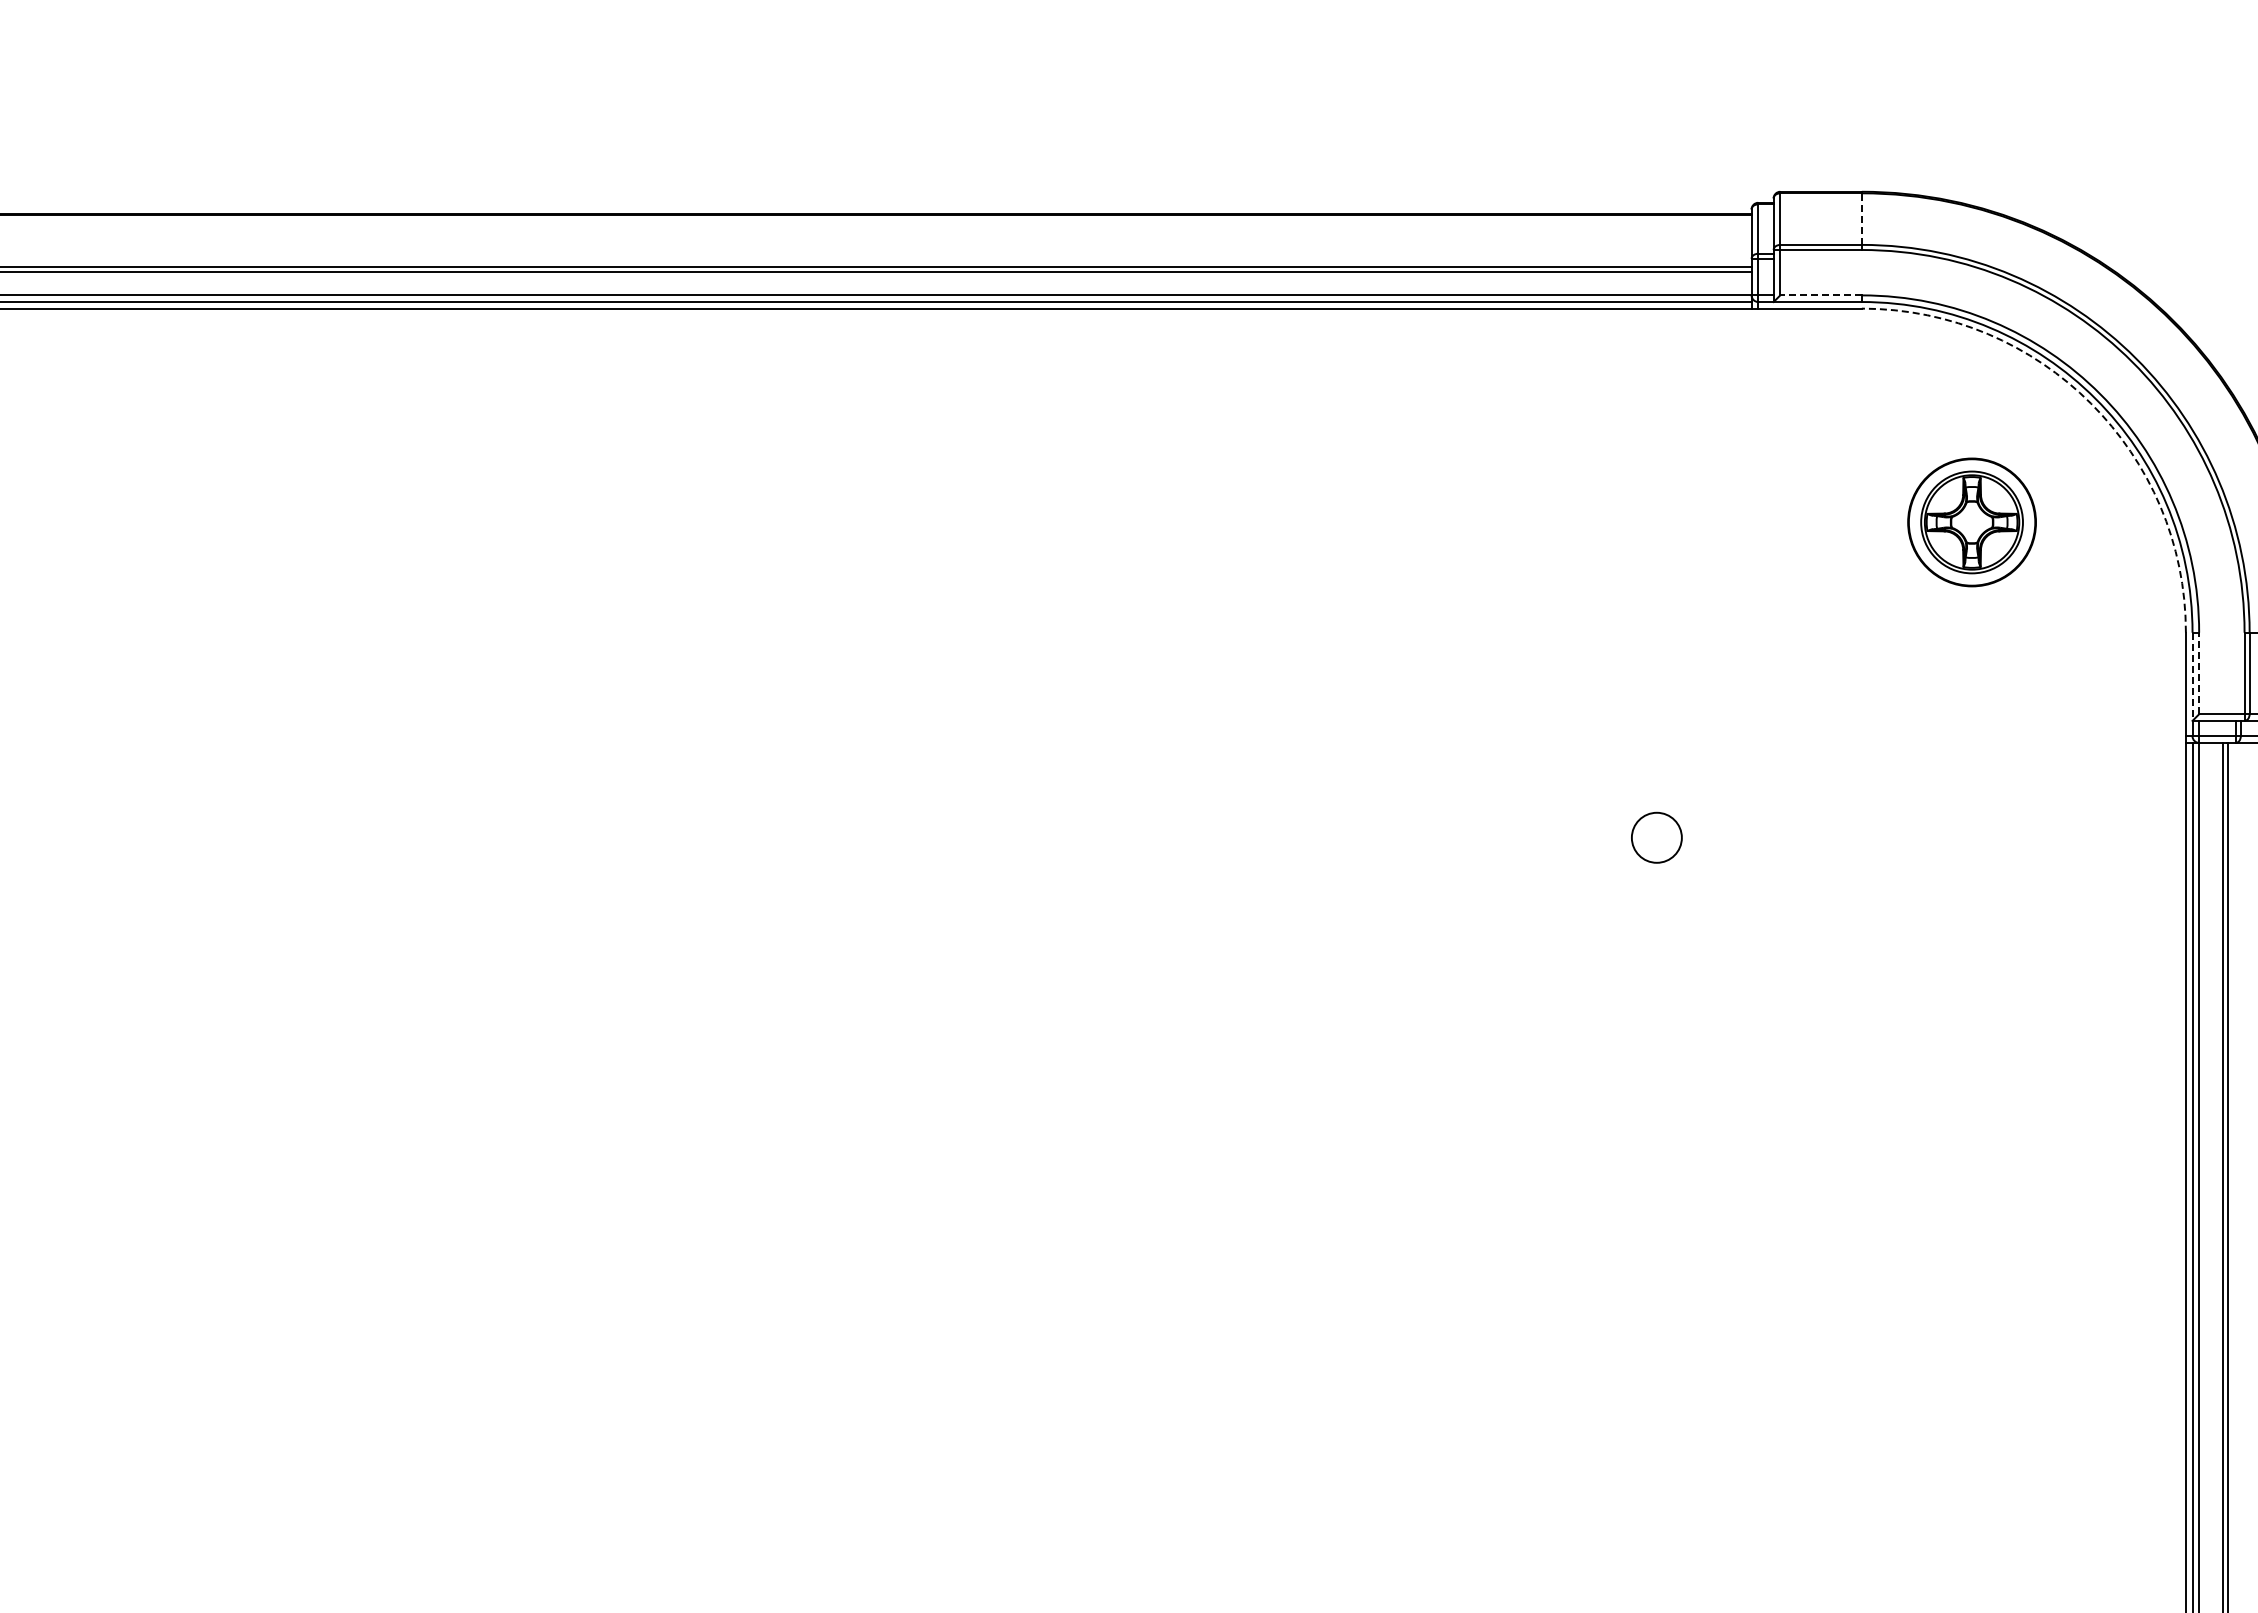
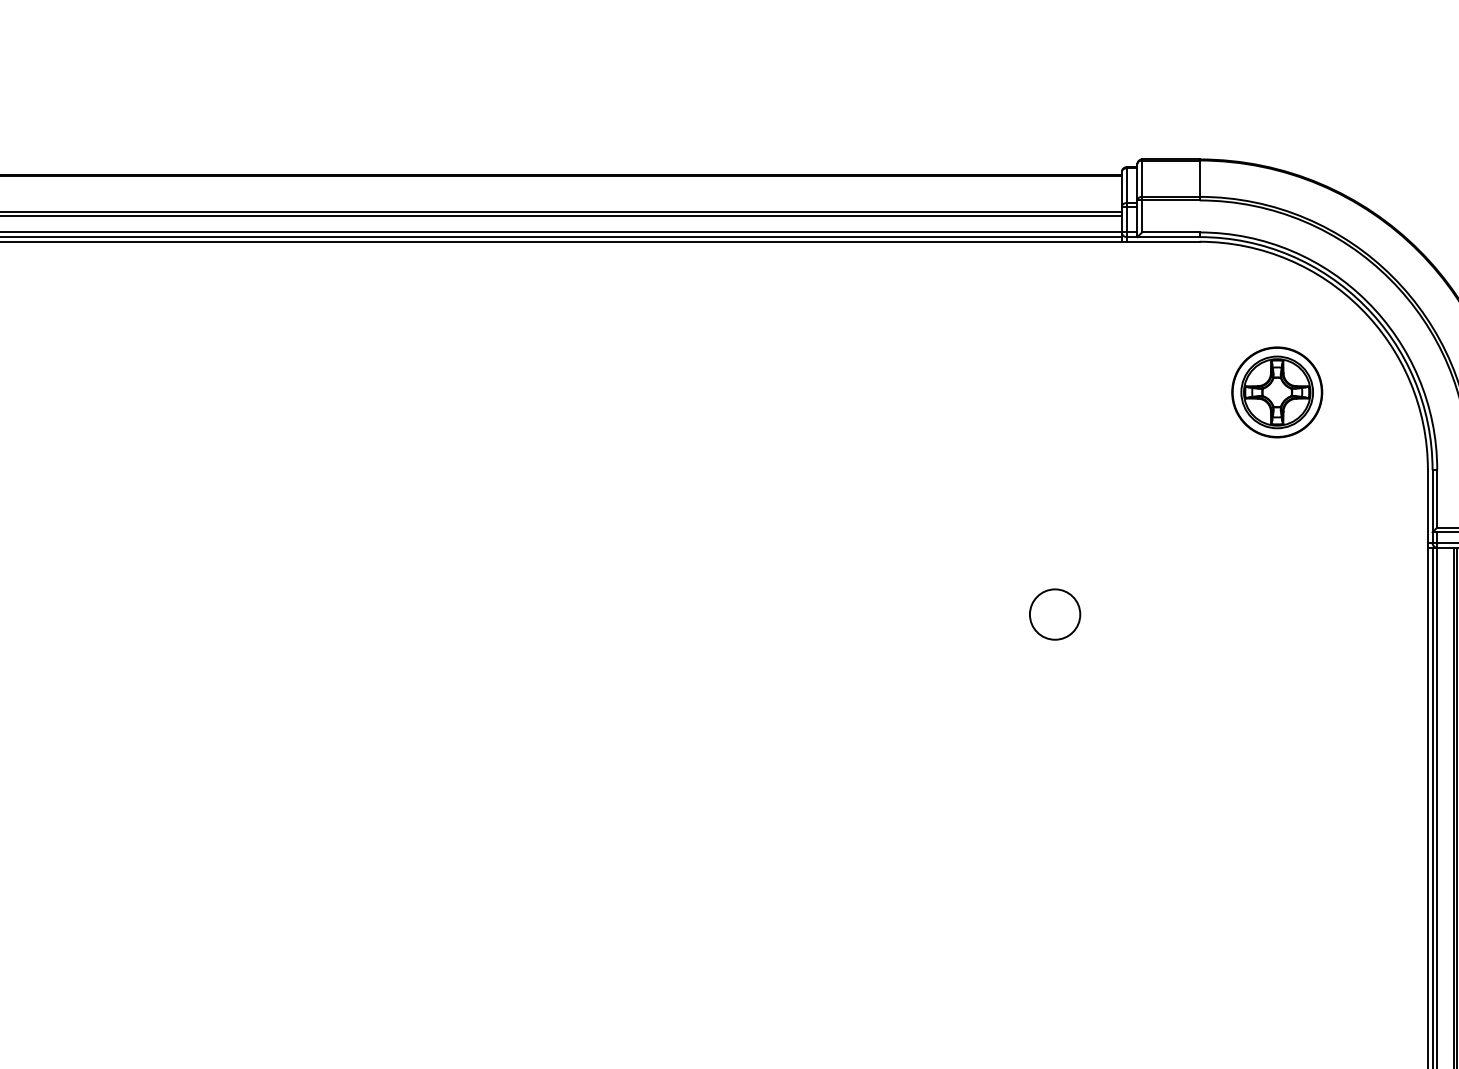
line: (1861, 219) -> (1199, 178), dashed -> solid
line: (1821, 295) -> (1171, 232), dashed -> solid
arc: (2091, 403) -> (1361, 308), dashed -> solid
line: (2199, 673) -> (1437, 498), dashed -> solid
line: (2192, 677) -> (1432, 501), dashed -> solid
circle: (1656, 837) -> (1054, 614), size x1.43

